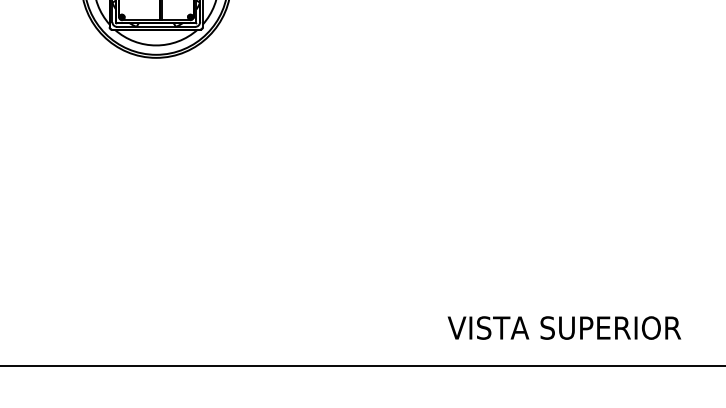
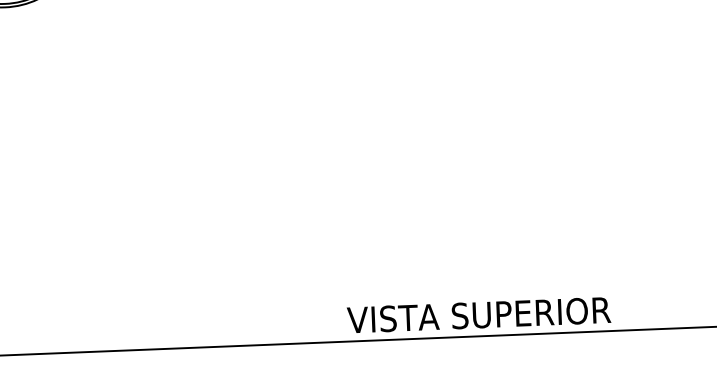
text: (564, 327) -> (479, 314), moved

